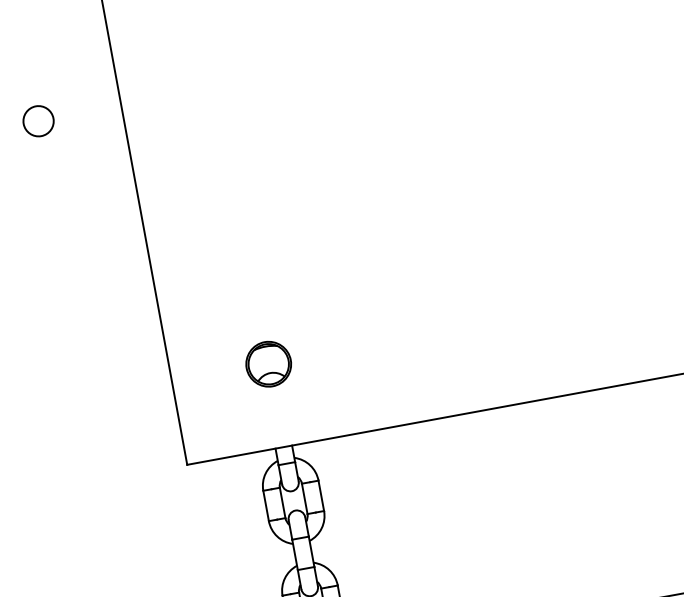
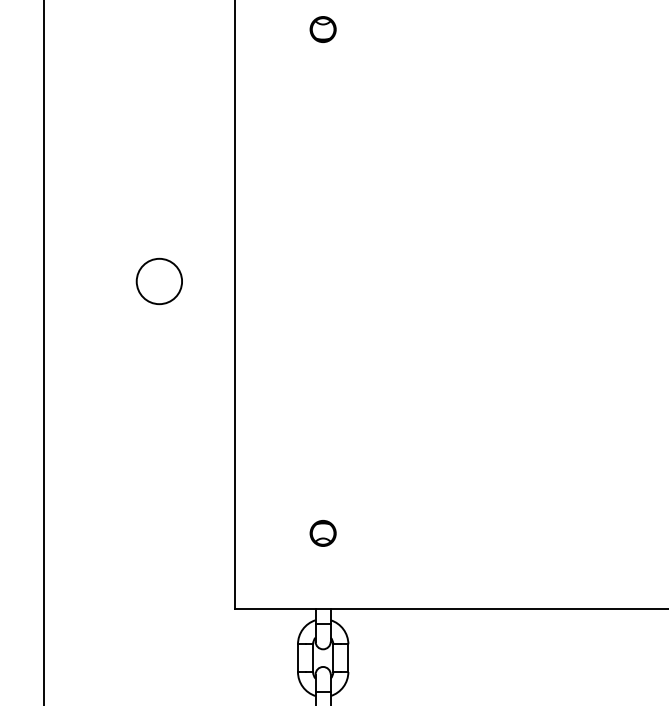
circle: (38, 121) -> (159, 281), size x1.67
part: (267, 364) -> (322, 533), size x0.62

